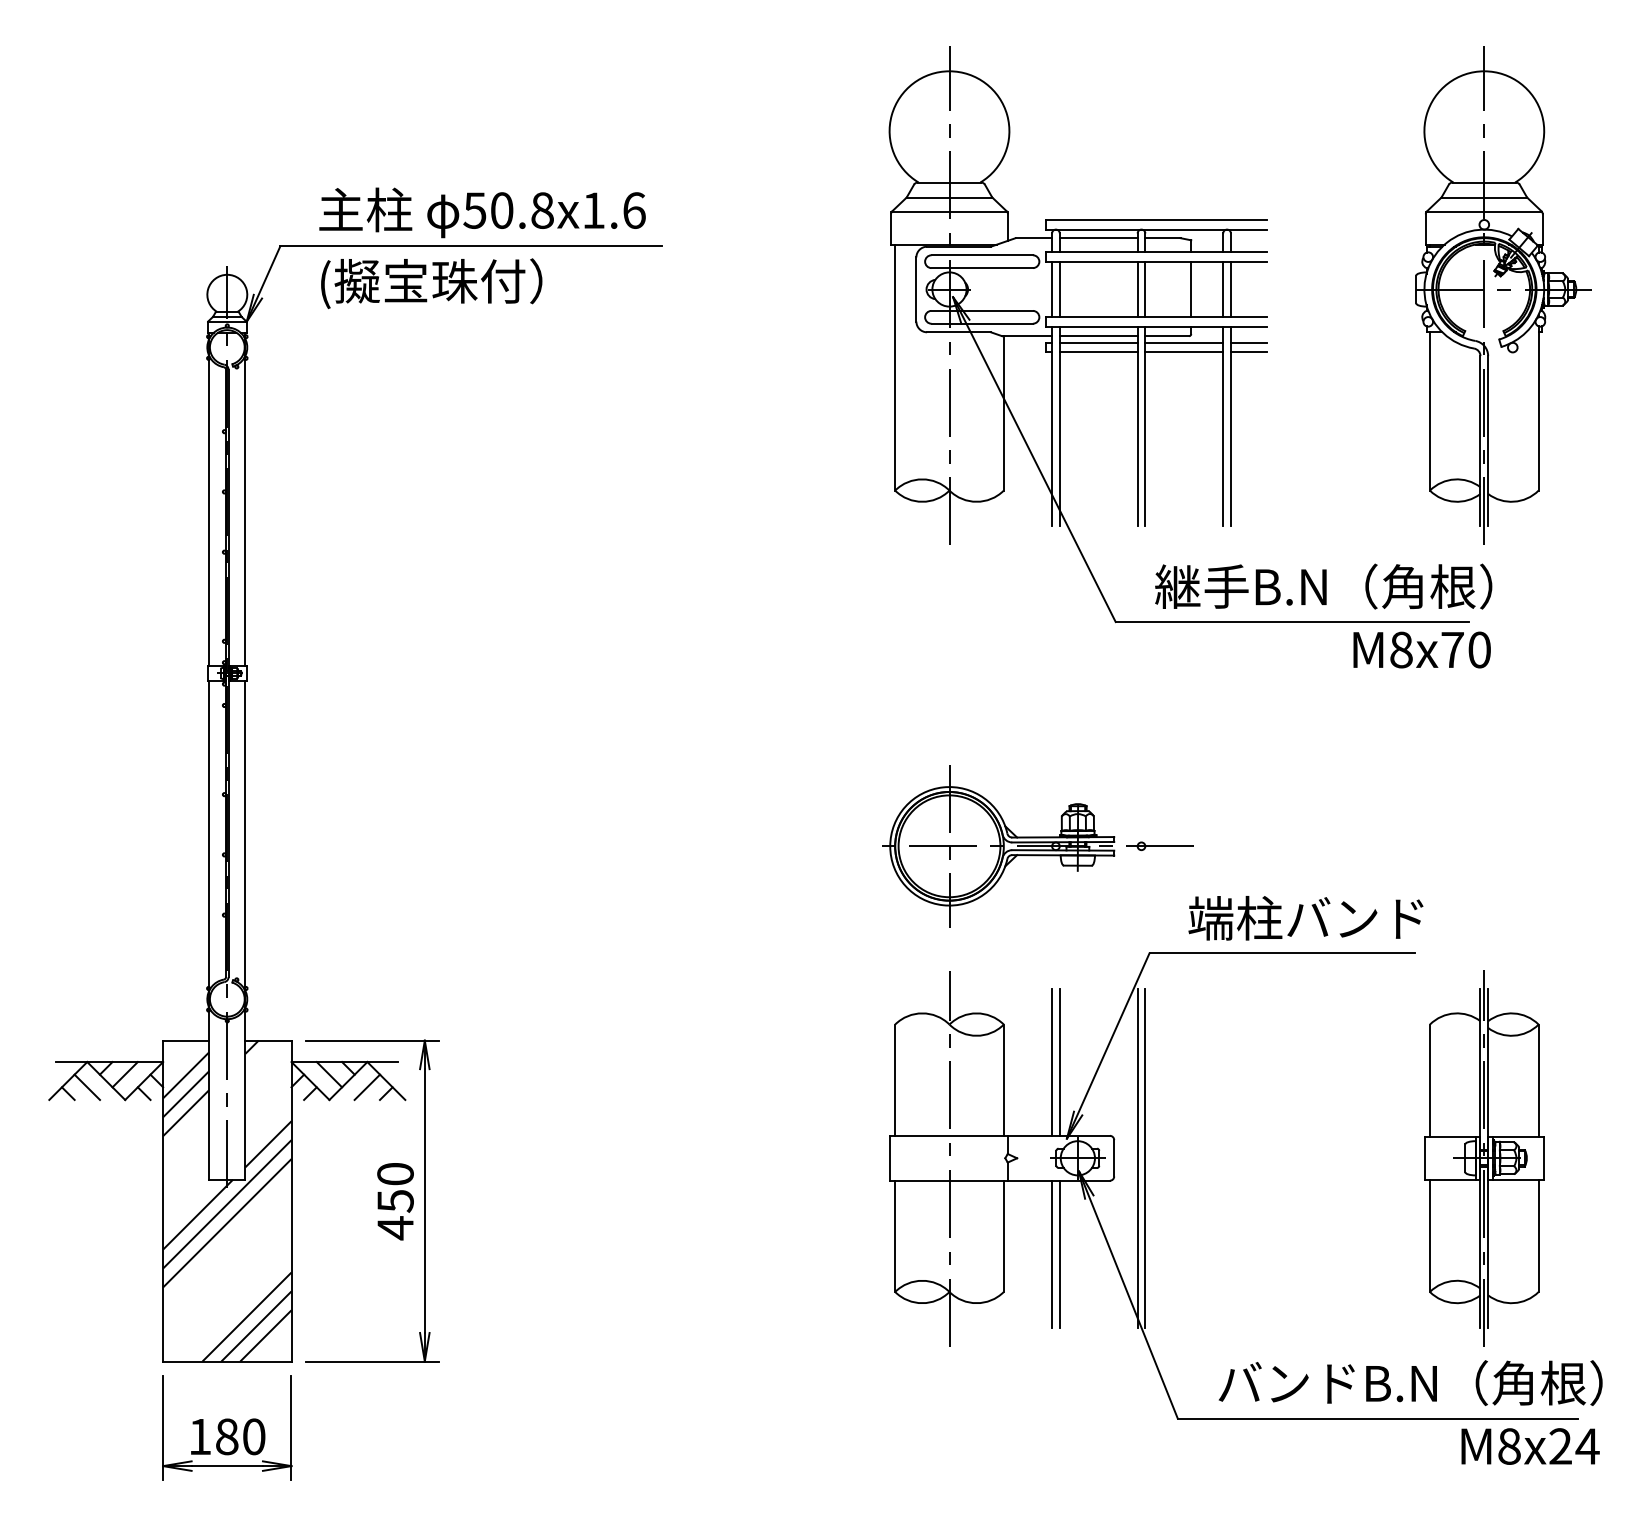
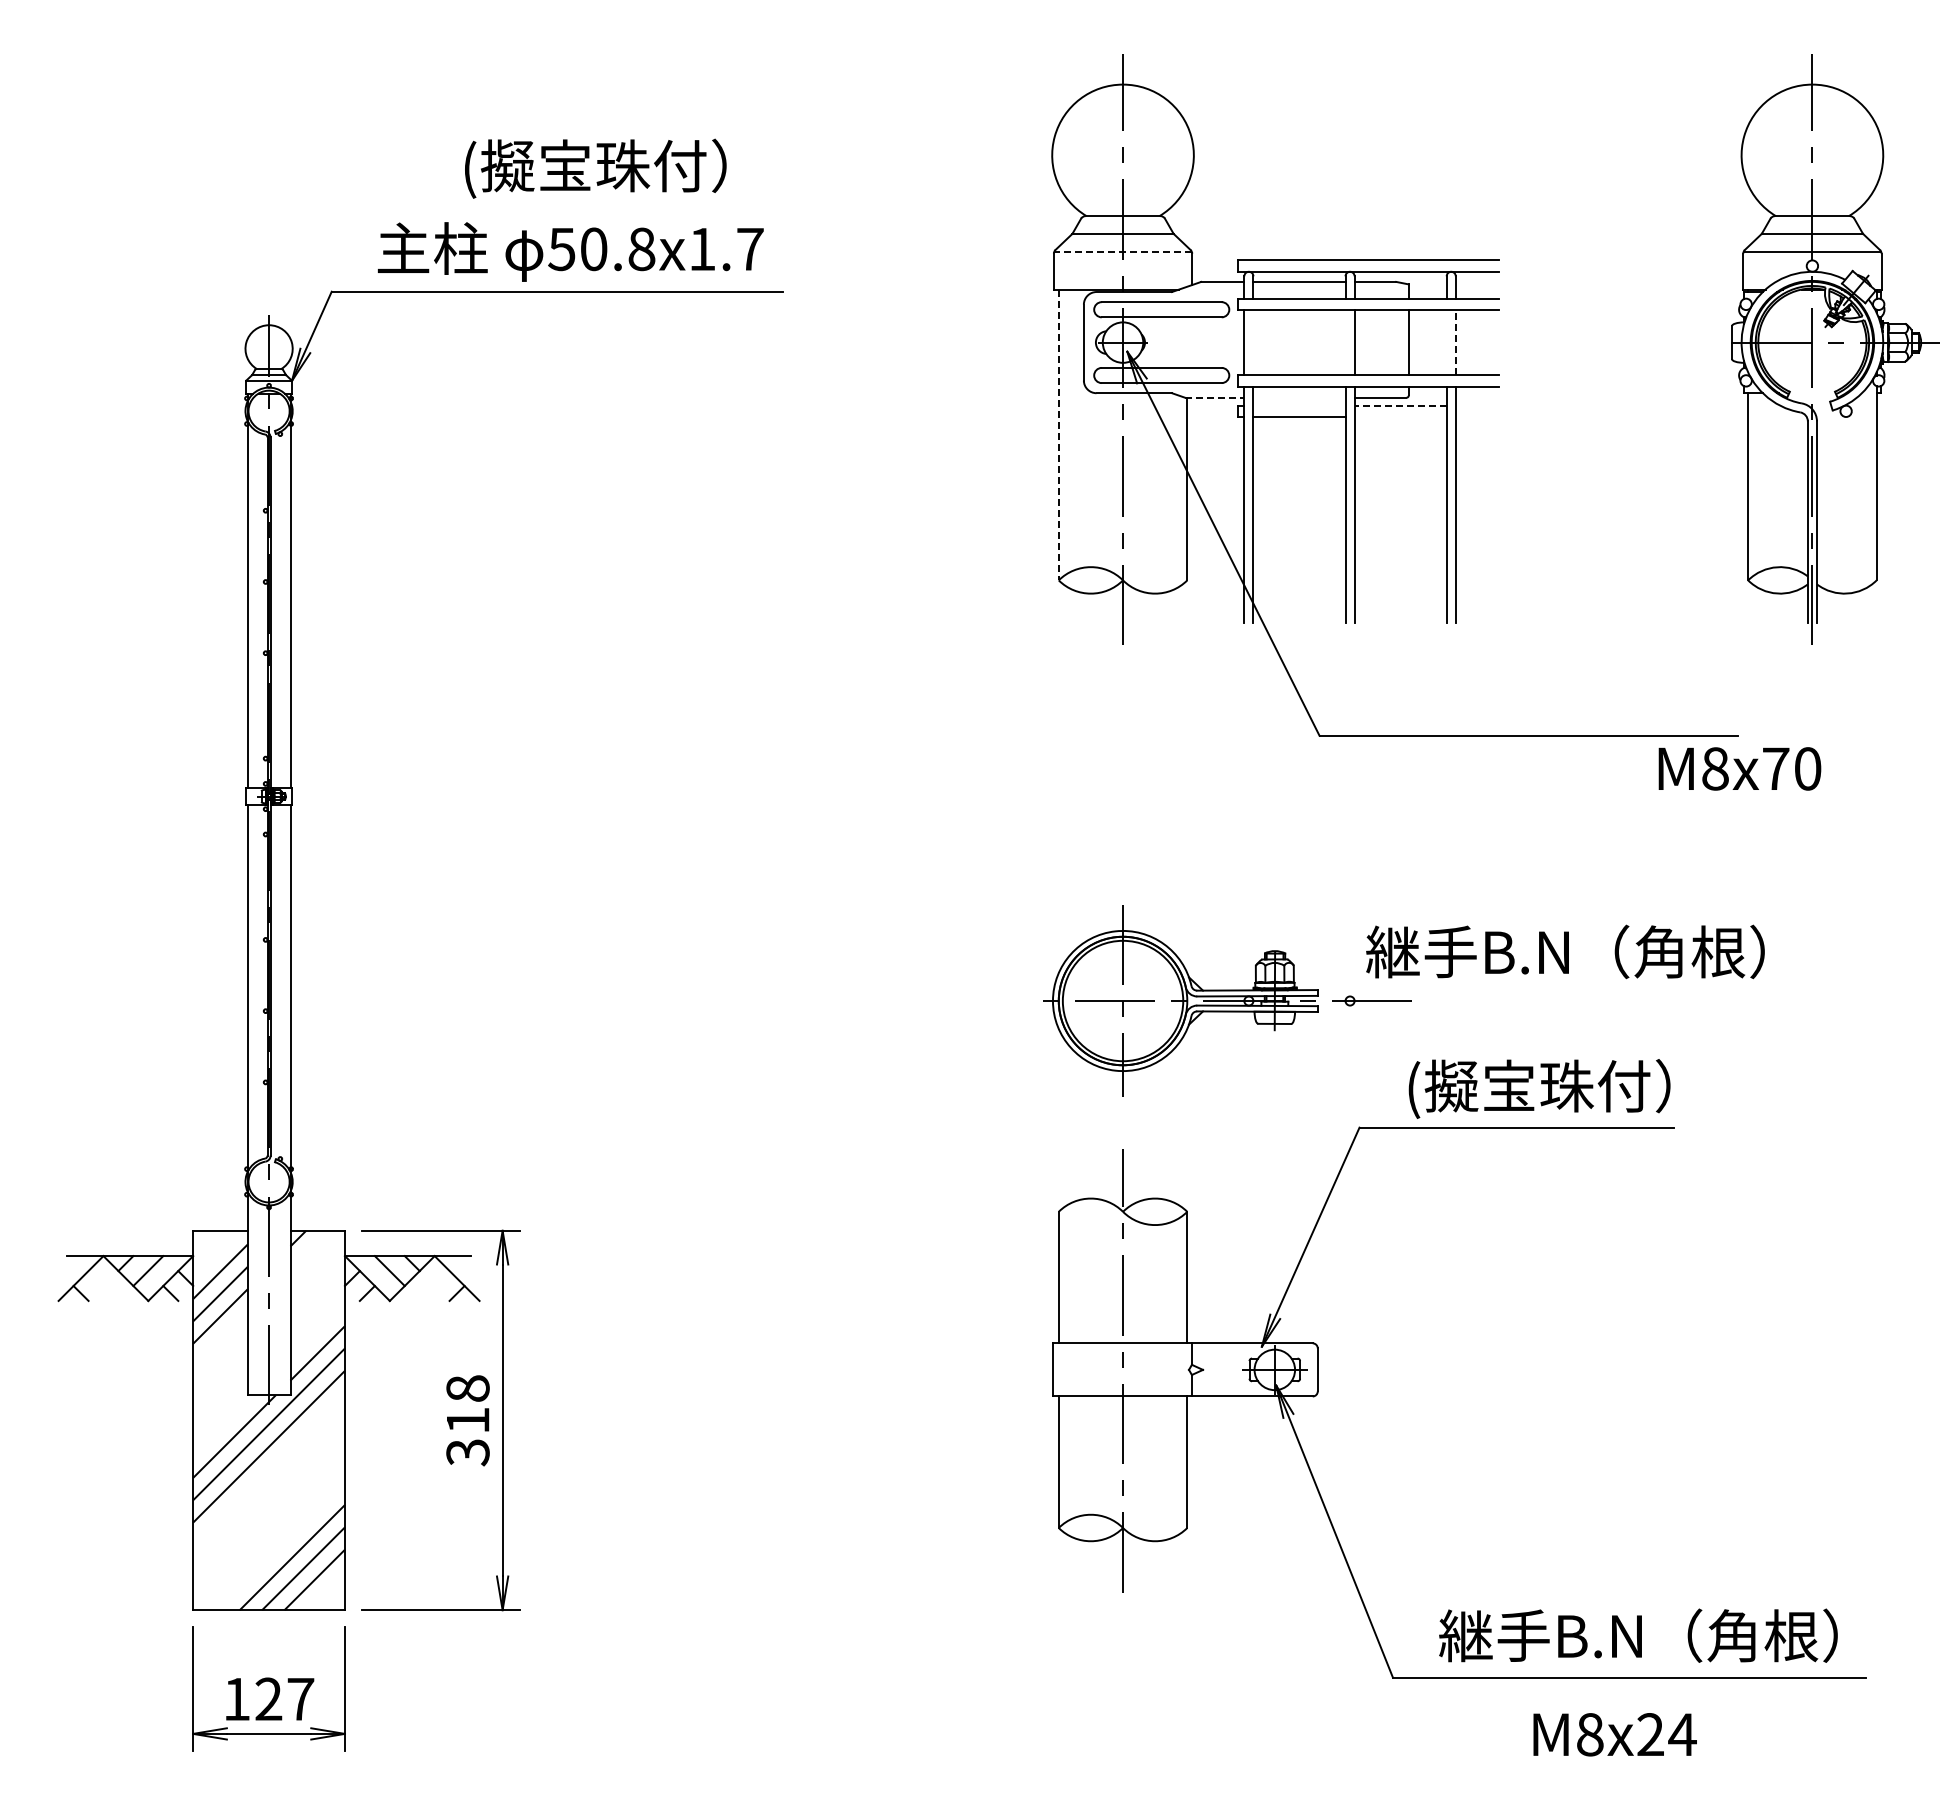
text: (634, 210) -> (750, 249), 50.8x1.6 -> 50.8x1.7
line: (949, 212) -> (1123, 251), solid -> dashed
text: (431, 283) -> (595, 168), moved
line: (1059, 289) -> (1253, 342), removed
line: (1137, 289) -> (1345, 342), removed
line: (1223, 289) -> (1446, 342), removed
line: (1230, 289) -> (1455, 342), solid -> dashed
part: (1503, 295) -> (1835, 349), moved
line: (1026, 335) -> (1214, 397), solid -> dashed
line: (1098, 335) -> (1299, 397), removed
line: (1098, 342) -> (1299, 405), removed
line: (1184, 342) -> (1400, 405), solid -> dashed
line: (1248, 342) -> (1476, 405), removed
line: (1184, 352) -> (1400, 417), removed
line: (1248, 352) -> (1476, 417), removed
line: (894, 368) -> (1058, 435), solid -> dashed
text: (1323, 586) -> (1565, 951), moved
text: (1421, 649) -> (1739, 768), moved
text: (1305, 920) -> (1544, 1088), 端柱バンド -> (擬宝珠付）
line: (1052, 1062) -> (1244, 1256), removed
line: (1059, 1062) -> (1253, 1256), removed
line: (87, 1086) -> (103, 1285), removed
line: (367, 1086) -> (434, 1285), removed
line: (1137, 1157) -> (1345, 1369), removed
line: (1145, 1157) -> (1354, 1369), removed
part: (1484, 1157) -> (1755, 1369), removed
text: (395, 1201) -> (467, 1421), 450 -> 318
line: (1052, 1254) -> (1244, 1483), removed
line: (1059, 1254) -> (1253, 1483), removed
text: (1409, 1382) -> (1667, 1635), バンドB.N（角根） -> 継手B.N（角根）
text: (240, 1437) -> (284, 1699), 180 -> 127
text: (1530, 1446) -> (1614, 1734), moved

